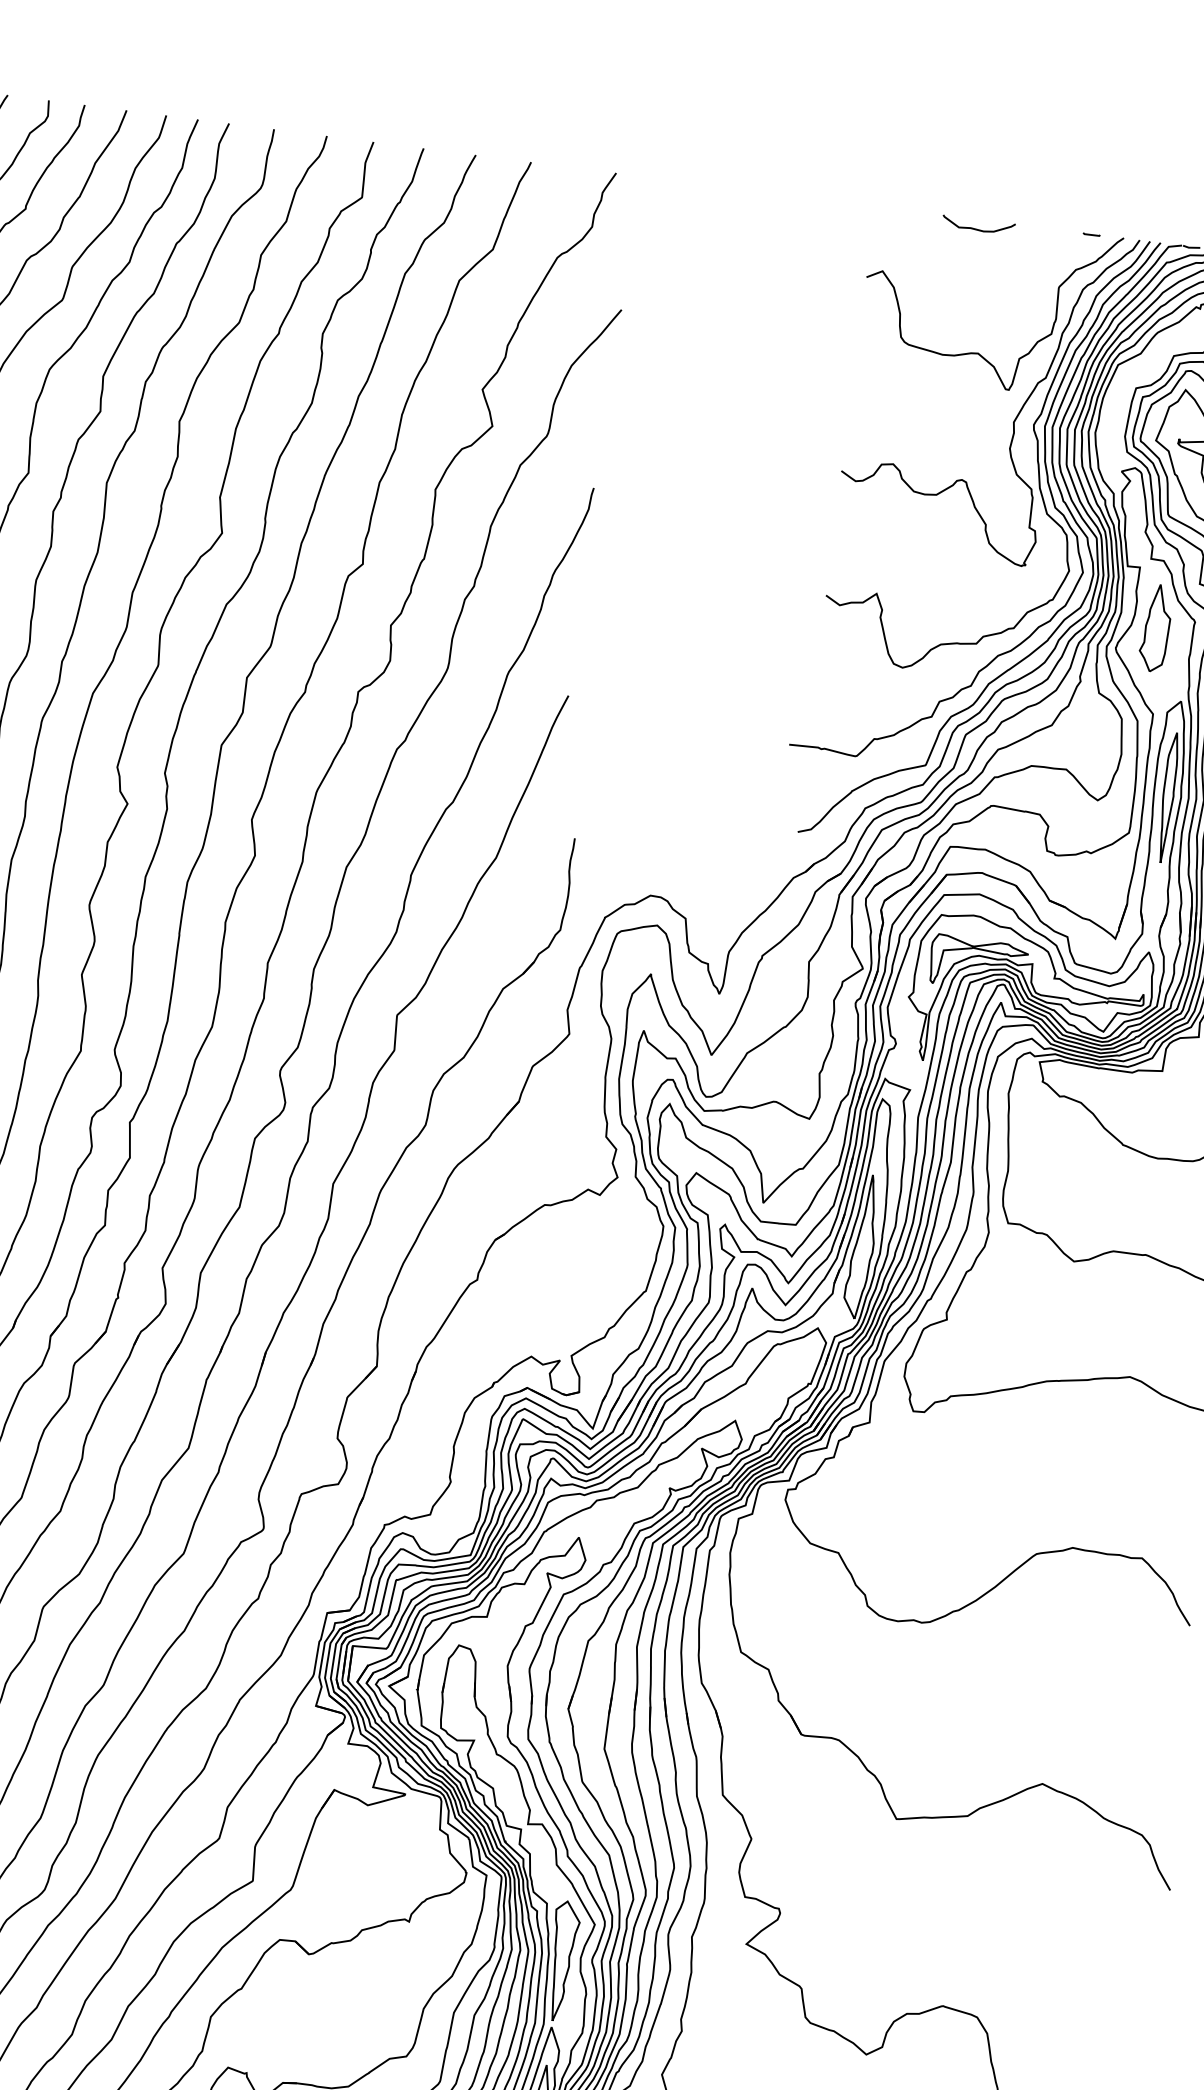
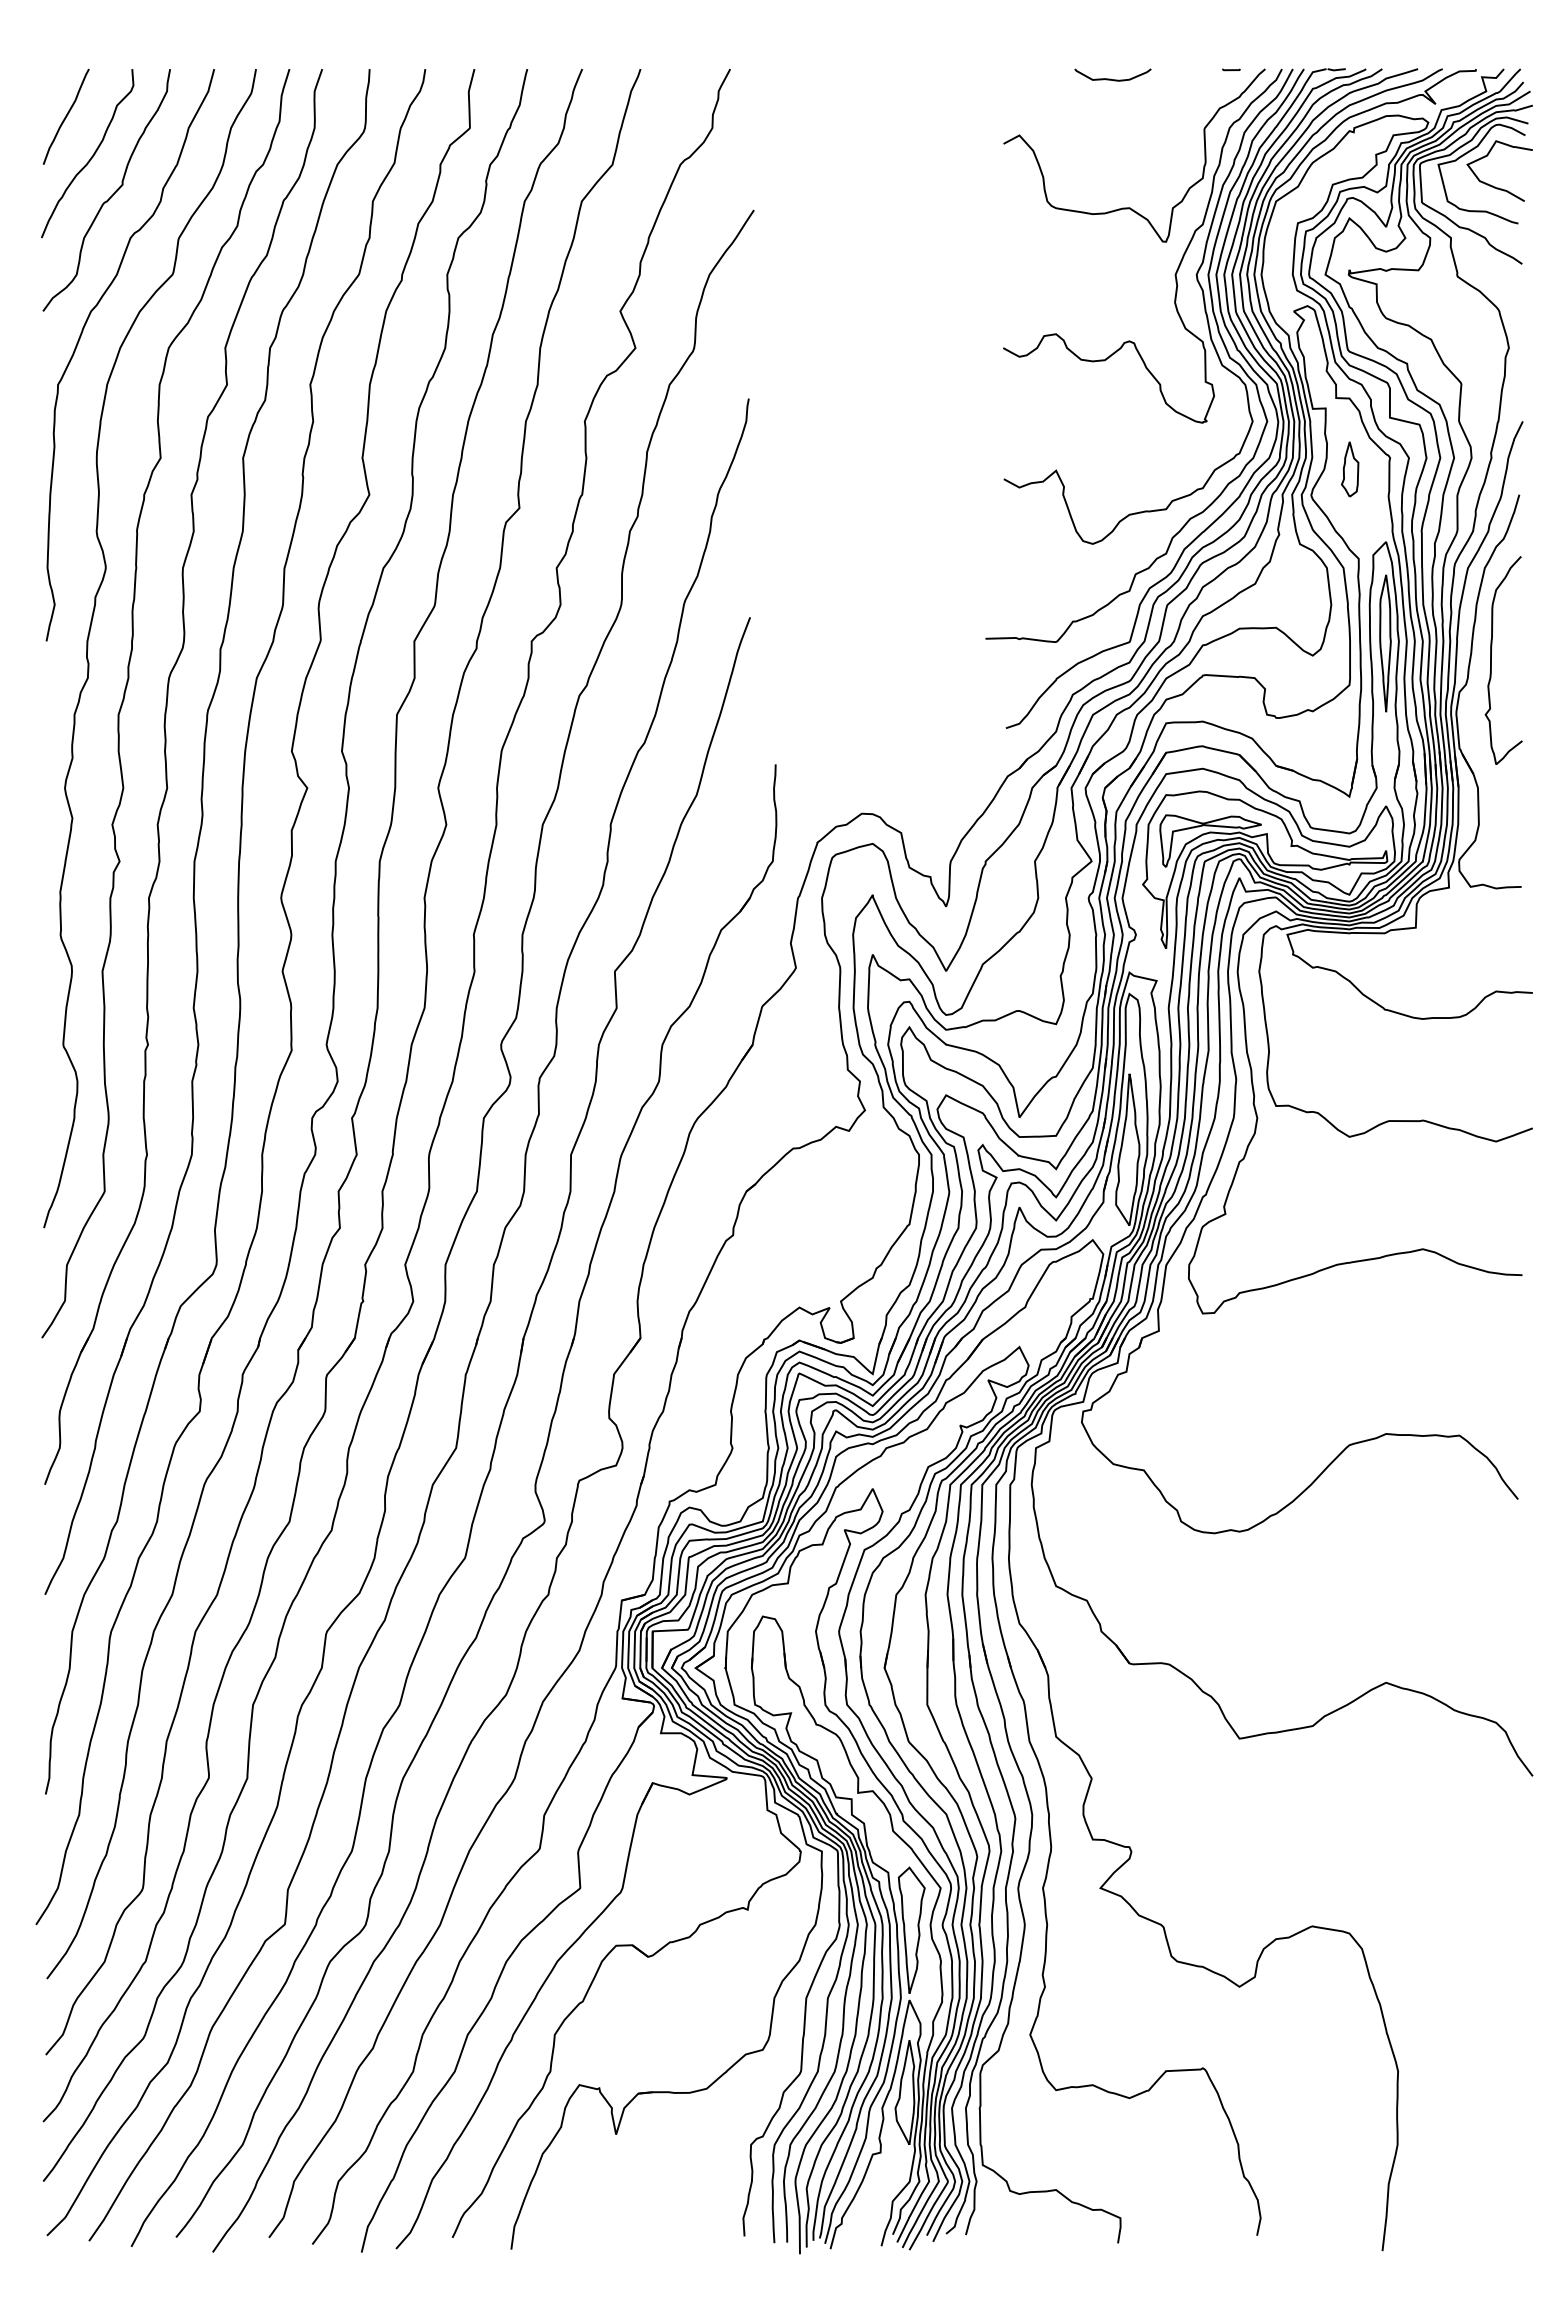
part: (1155, 628) -> (1349, 469), size x0.6

